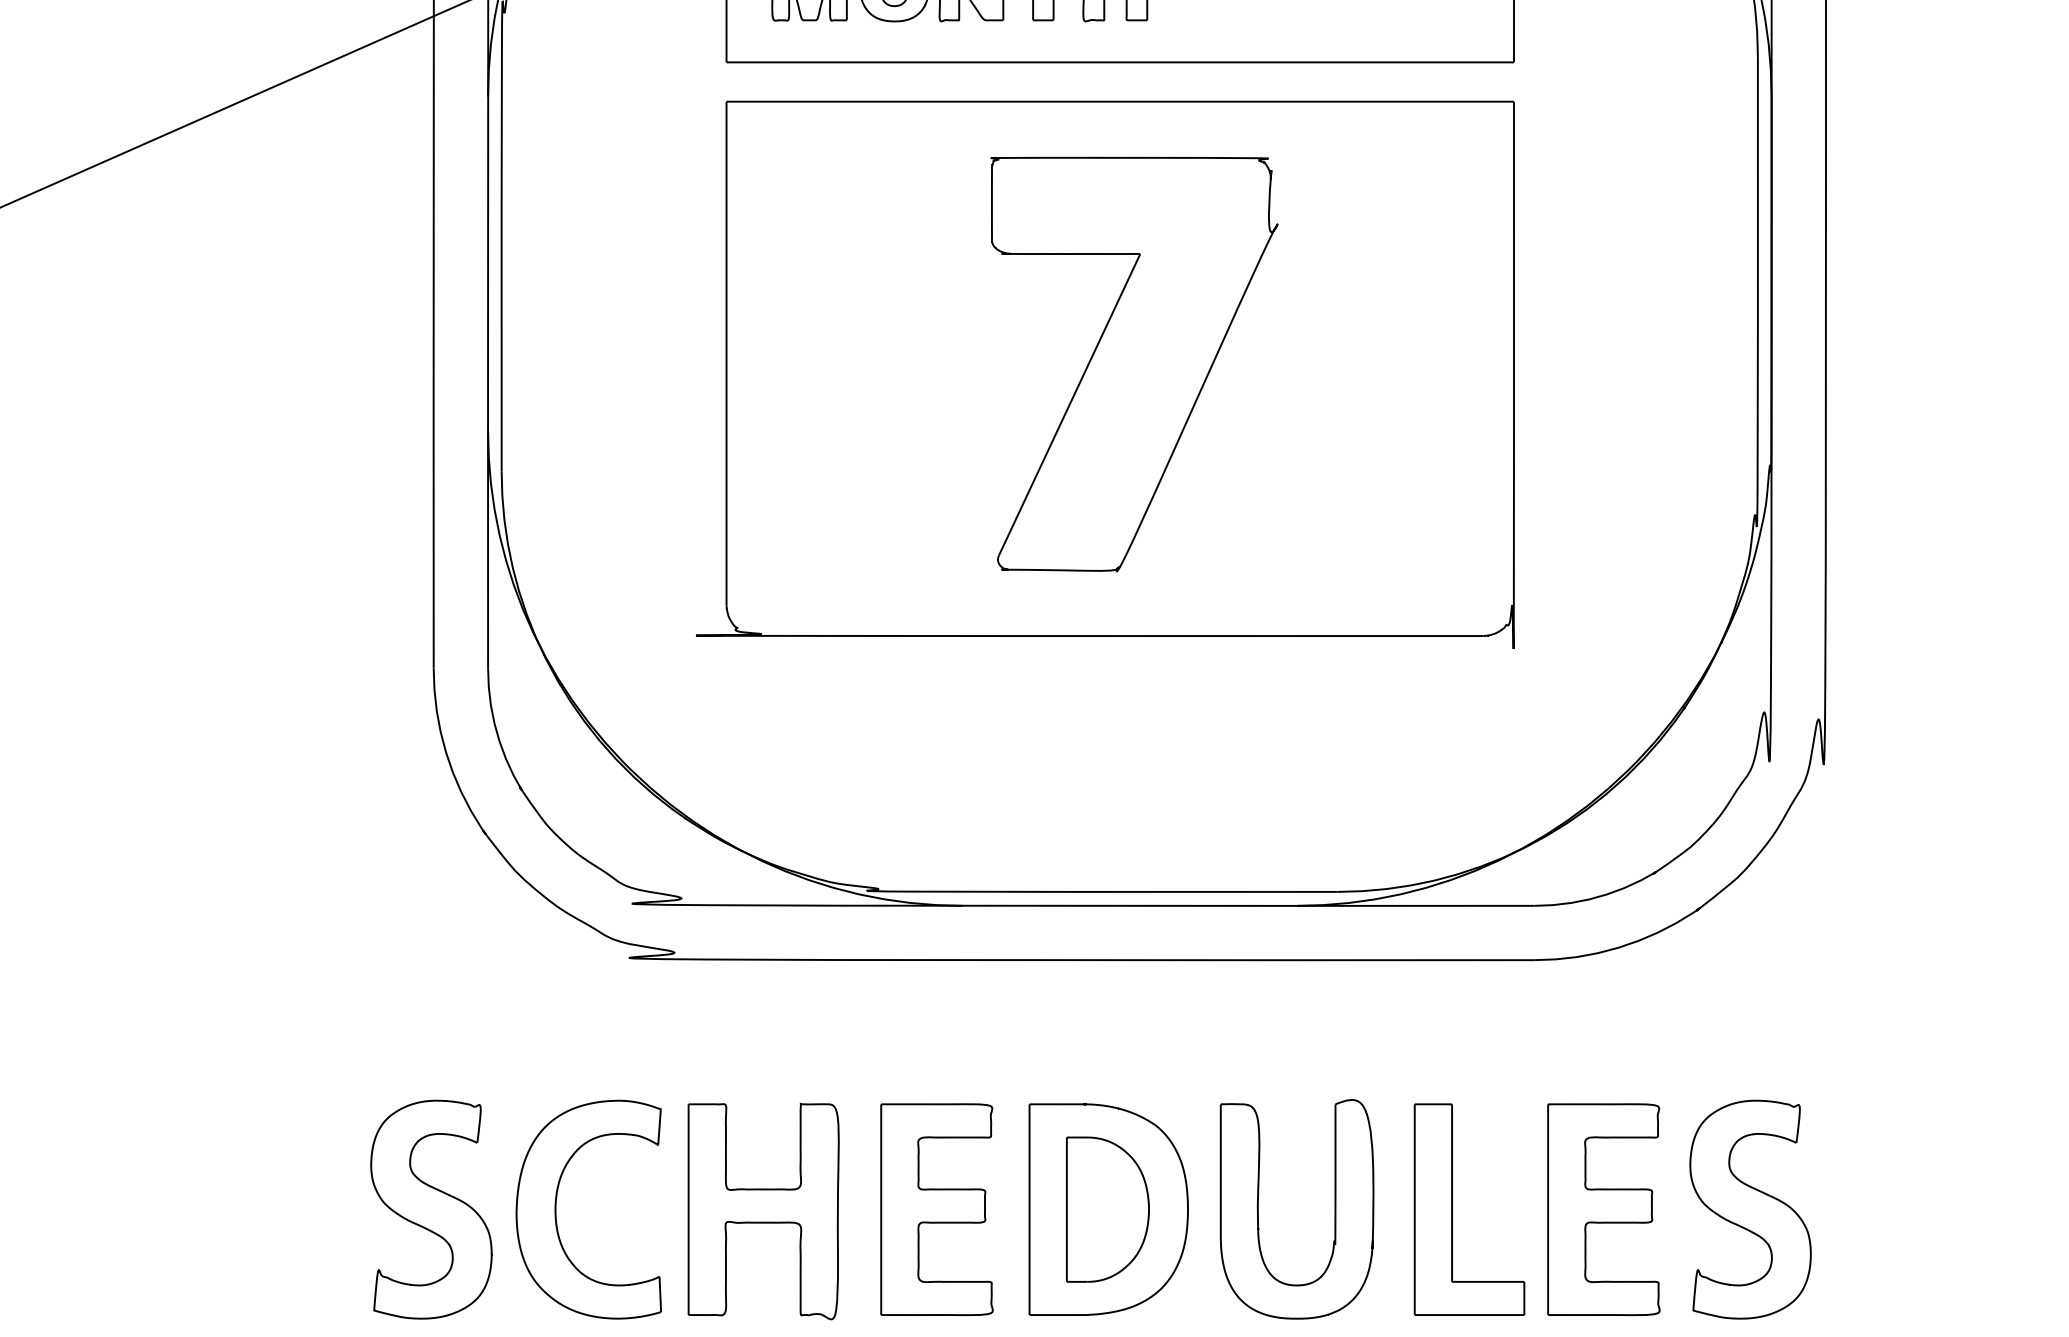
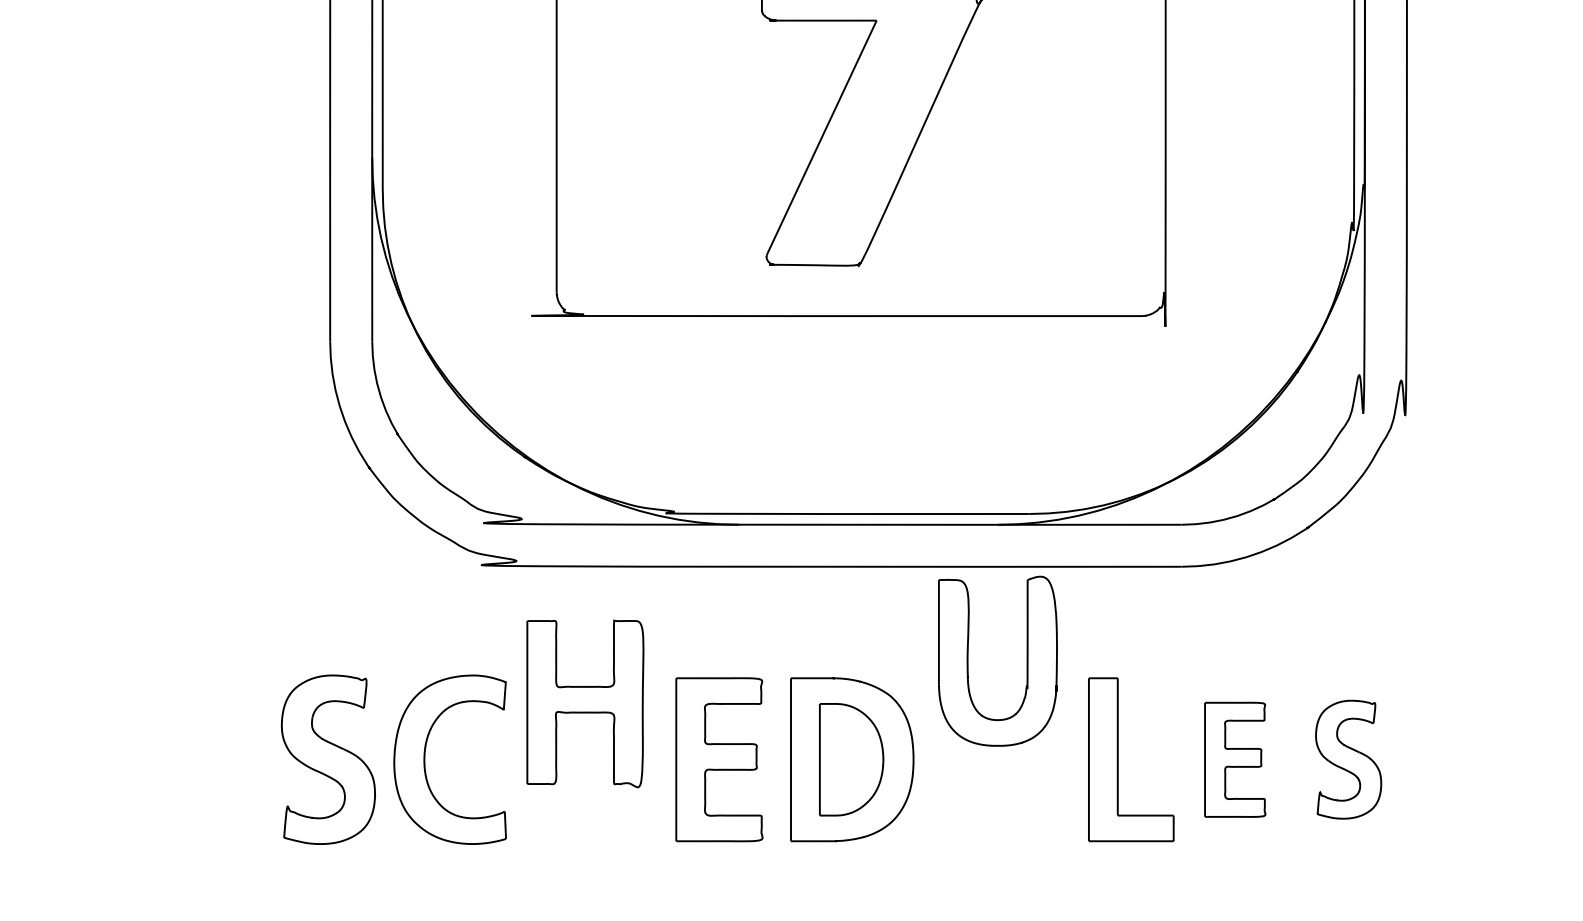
part: (1258, 1209) -> (968, 661), moved
part: (1603, 1209) -> (1234, 759), size x0.7
part: (1750, 1209) -> (1348, 759), size x0.7
part: (763, 1211) -> (585, 703), moved

